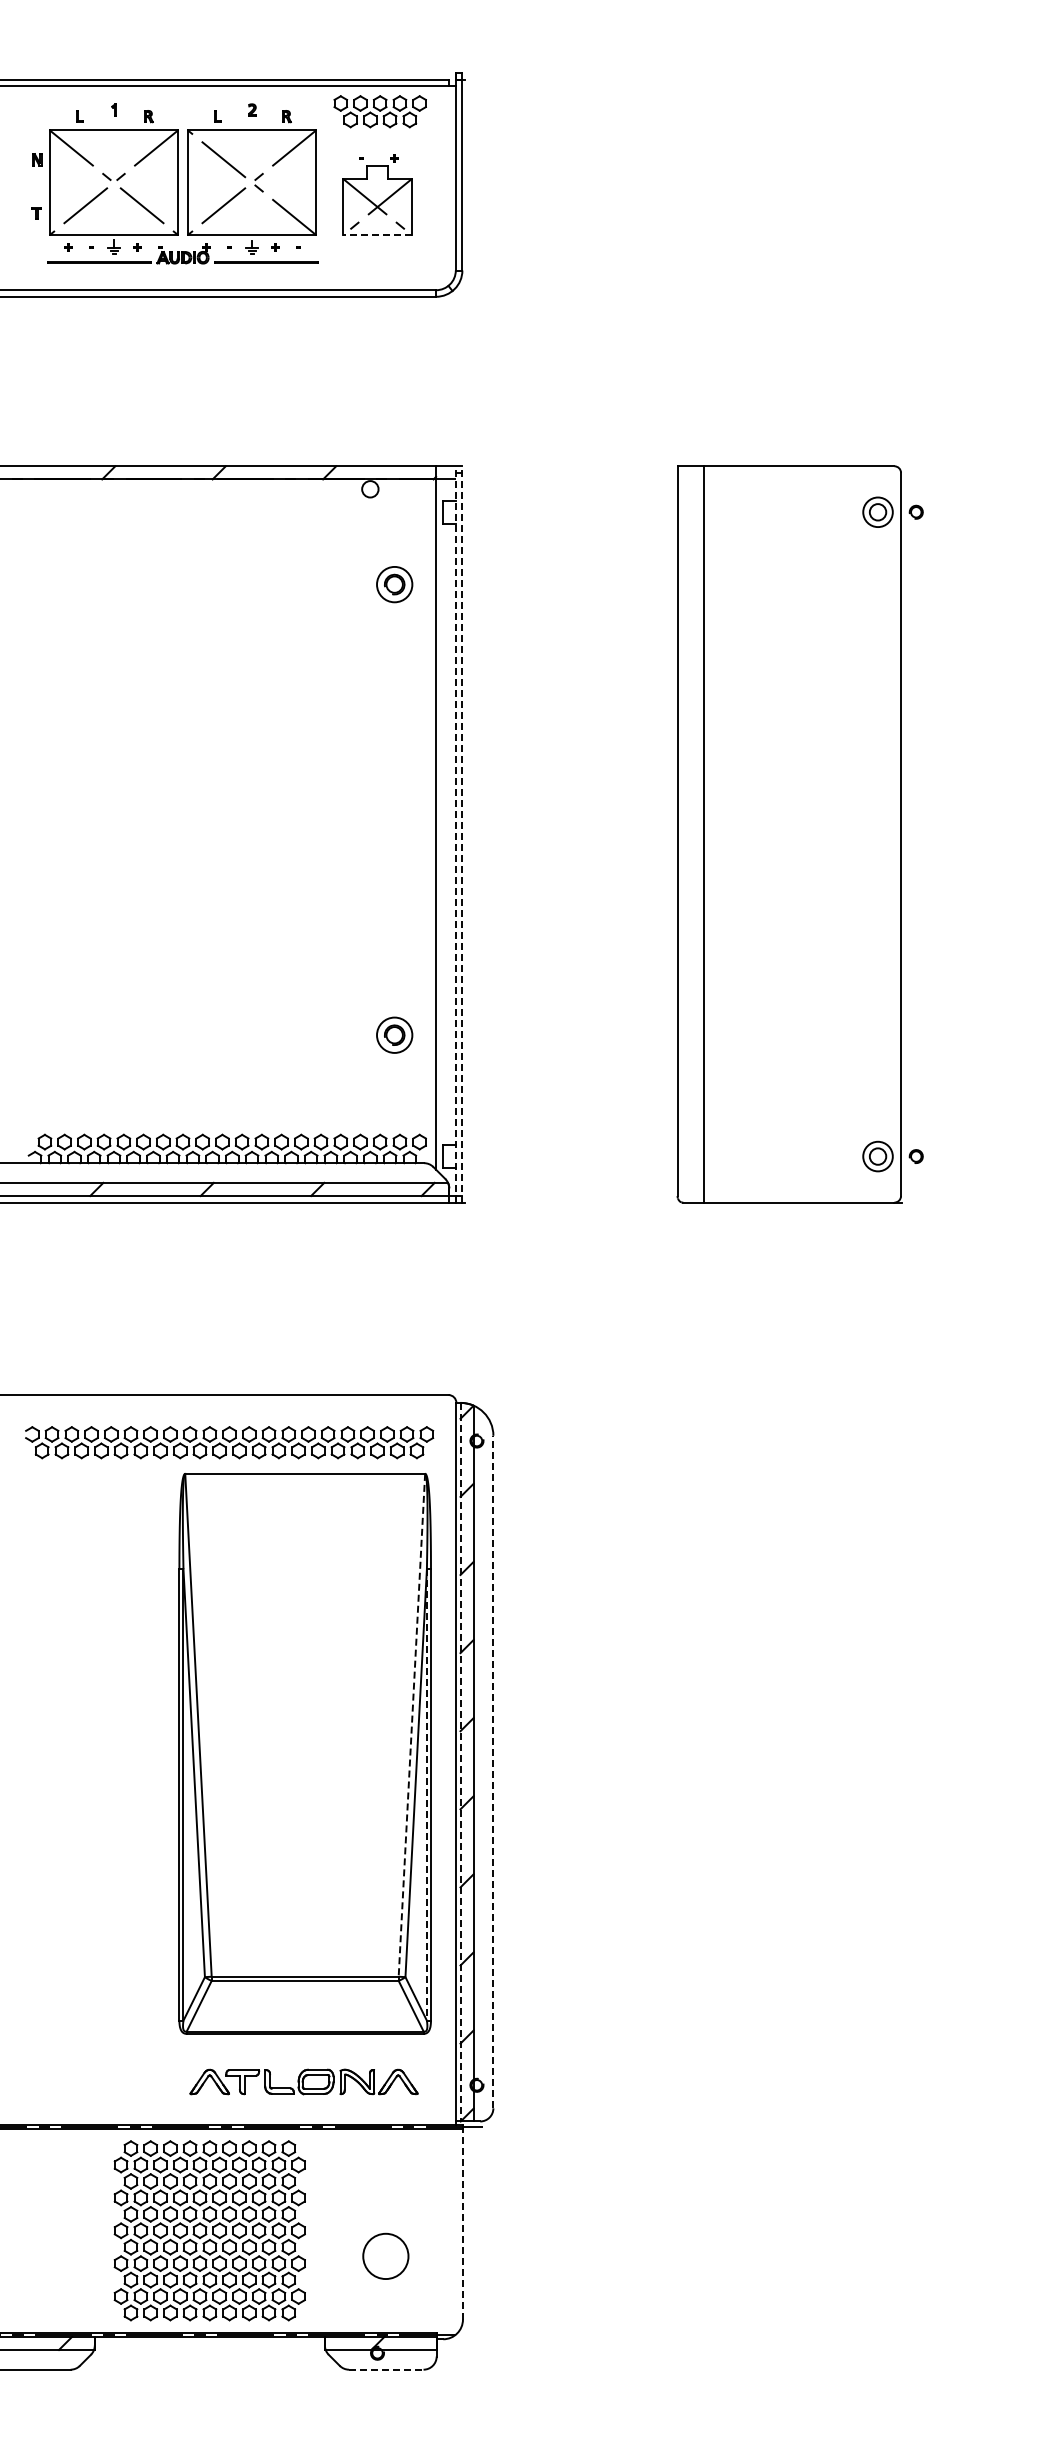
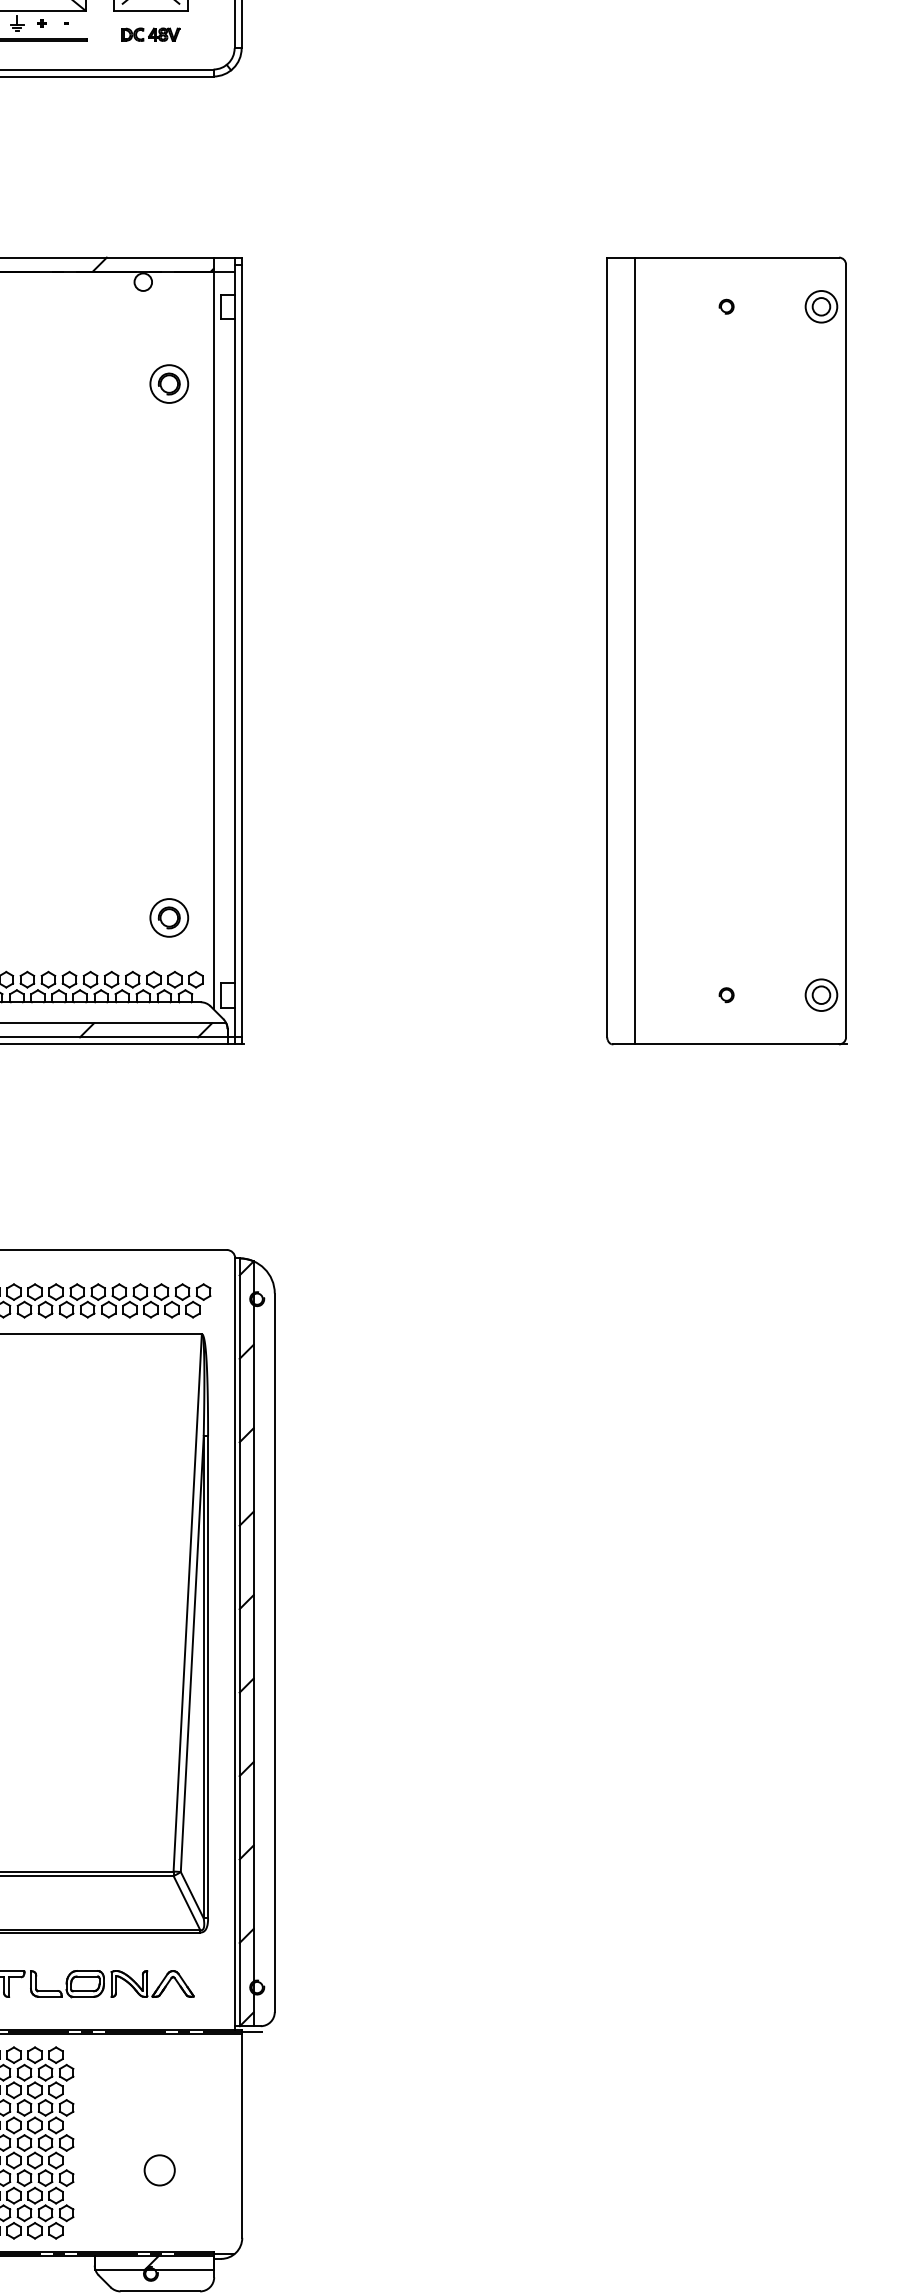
line: (377, 235) -> (150, 11), dashed -> solid
part: (377, 257) -> (150, 34), added
line: (455, 833) -> (234, 649), dashed -> solid
line: (462, 833) -> (241, 649), dashed -> solid
part: (789, 834) -> (726, 651), moved
part: (394, 1034) -> (169, 917), moved
line: (411, 1725) -> (187, 1603), dashed -> solid
line: (460, 1762) -> (239, 1642), dashed -> solid
line: (493, 1771) -> (274, 1652), dashed -> solid
line: (426, 1794) -> (203, 1676), dashed -> solid
line: (462, 2223) -> (241, 2135), dashed -> solid
circle: (385, 2256) -> (159, 2170), size x0.62
line: (386, 2369) -> (160, 2291), dashed -> solid

